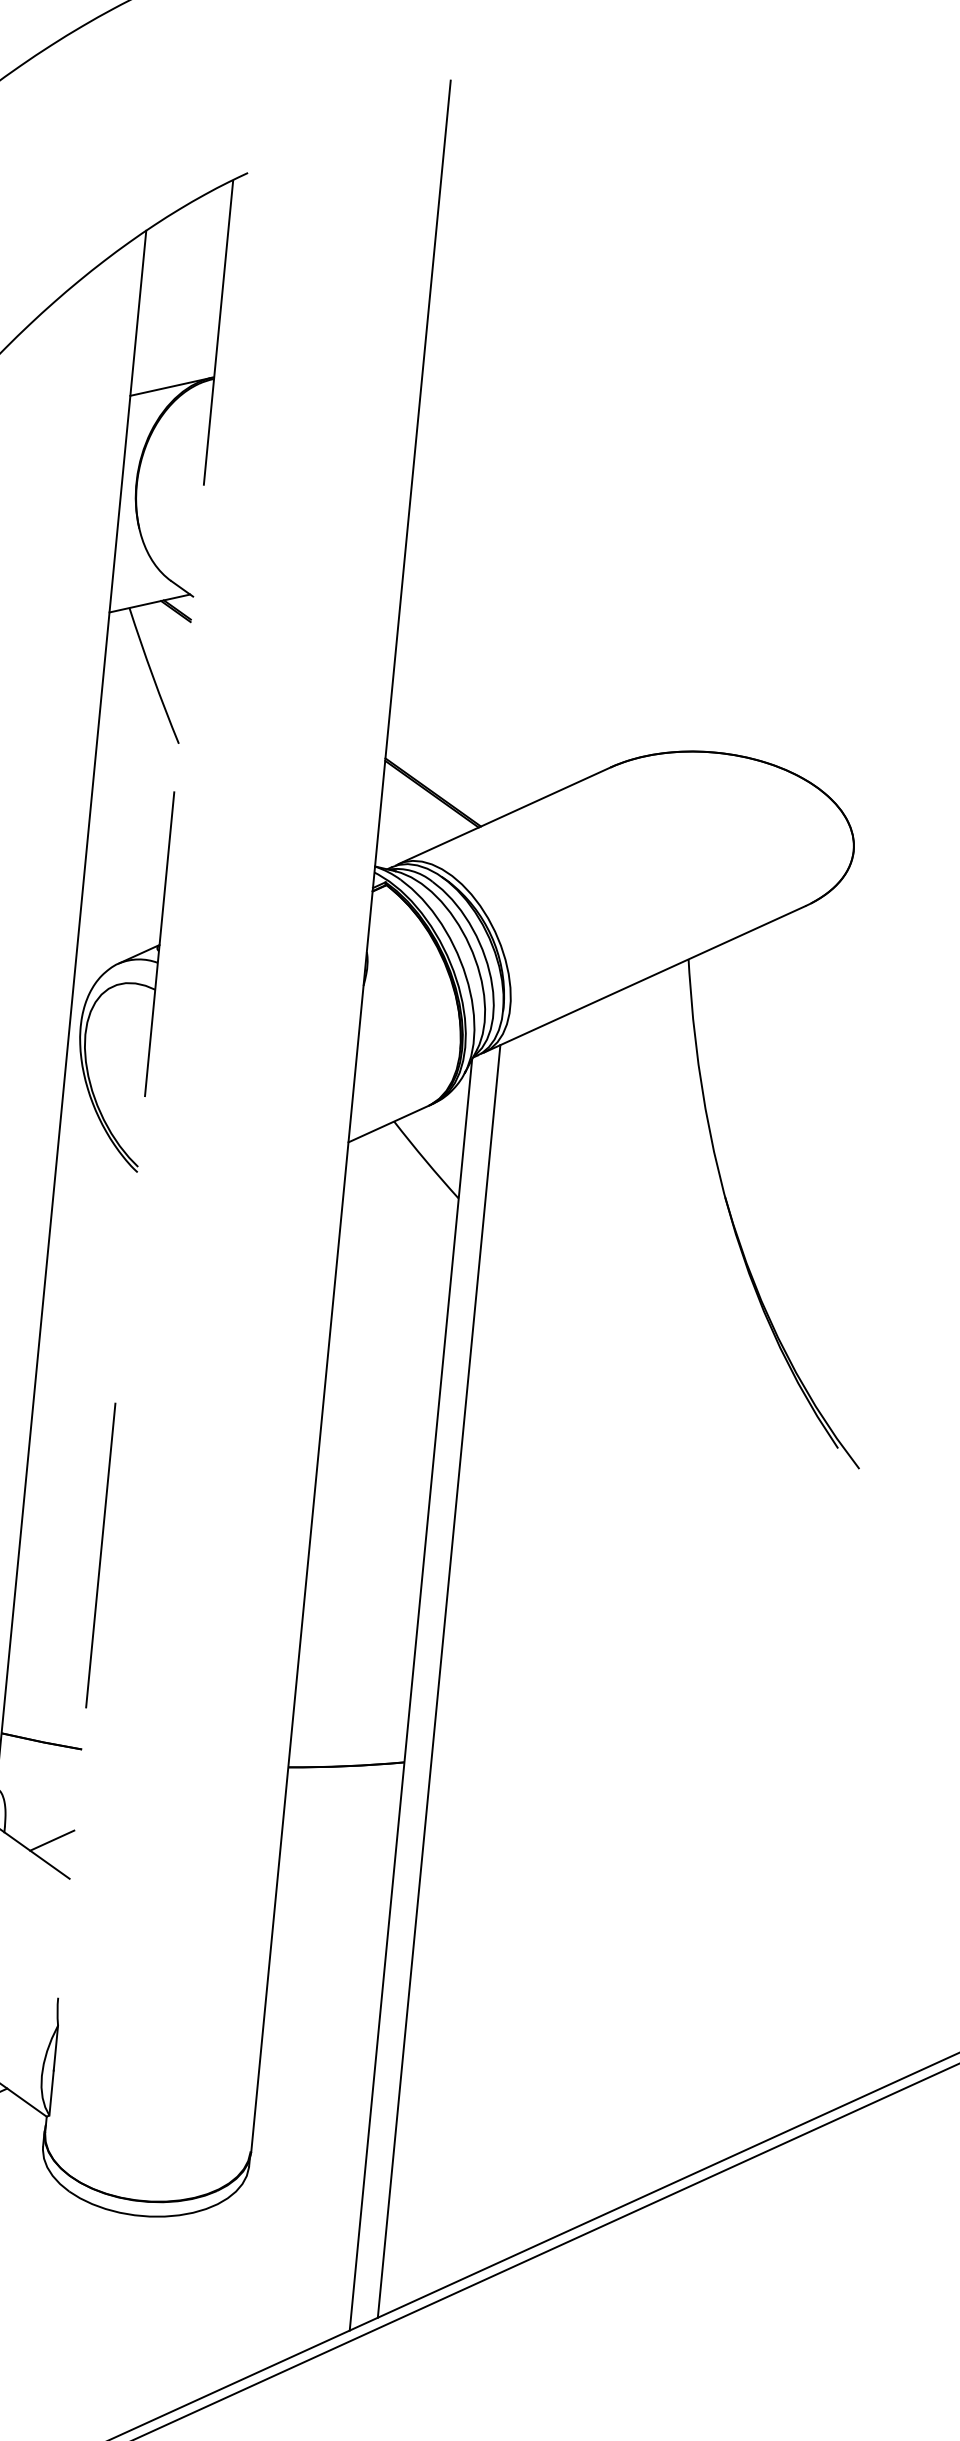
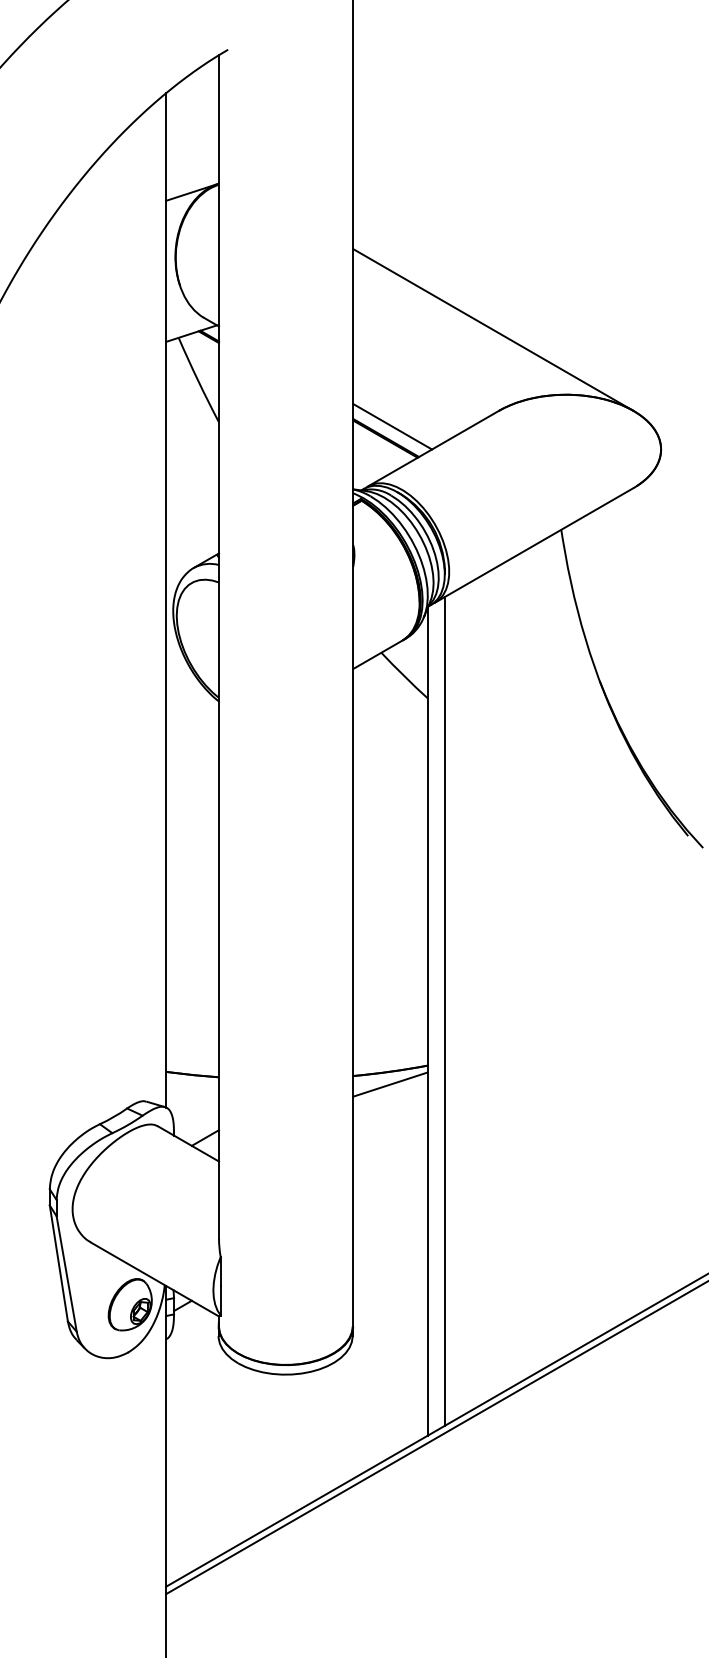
line: (614, 641) -> (493, 329), added
line: (444, 775) -> (392, 426), added
line: (146, 1089) -> (219, 647), dashed -> solid
line: (344, 1785) -> (390, 1084), added

